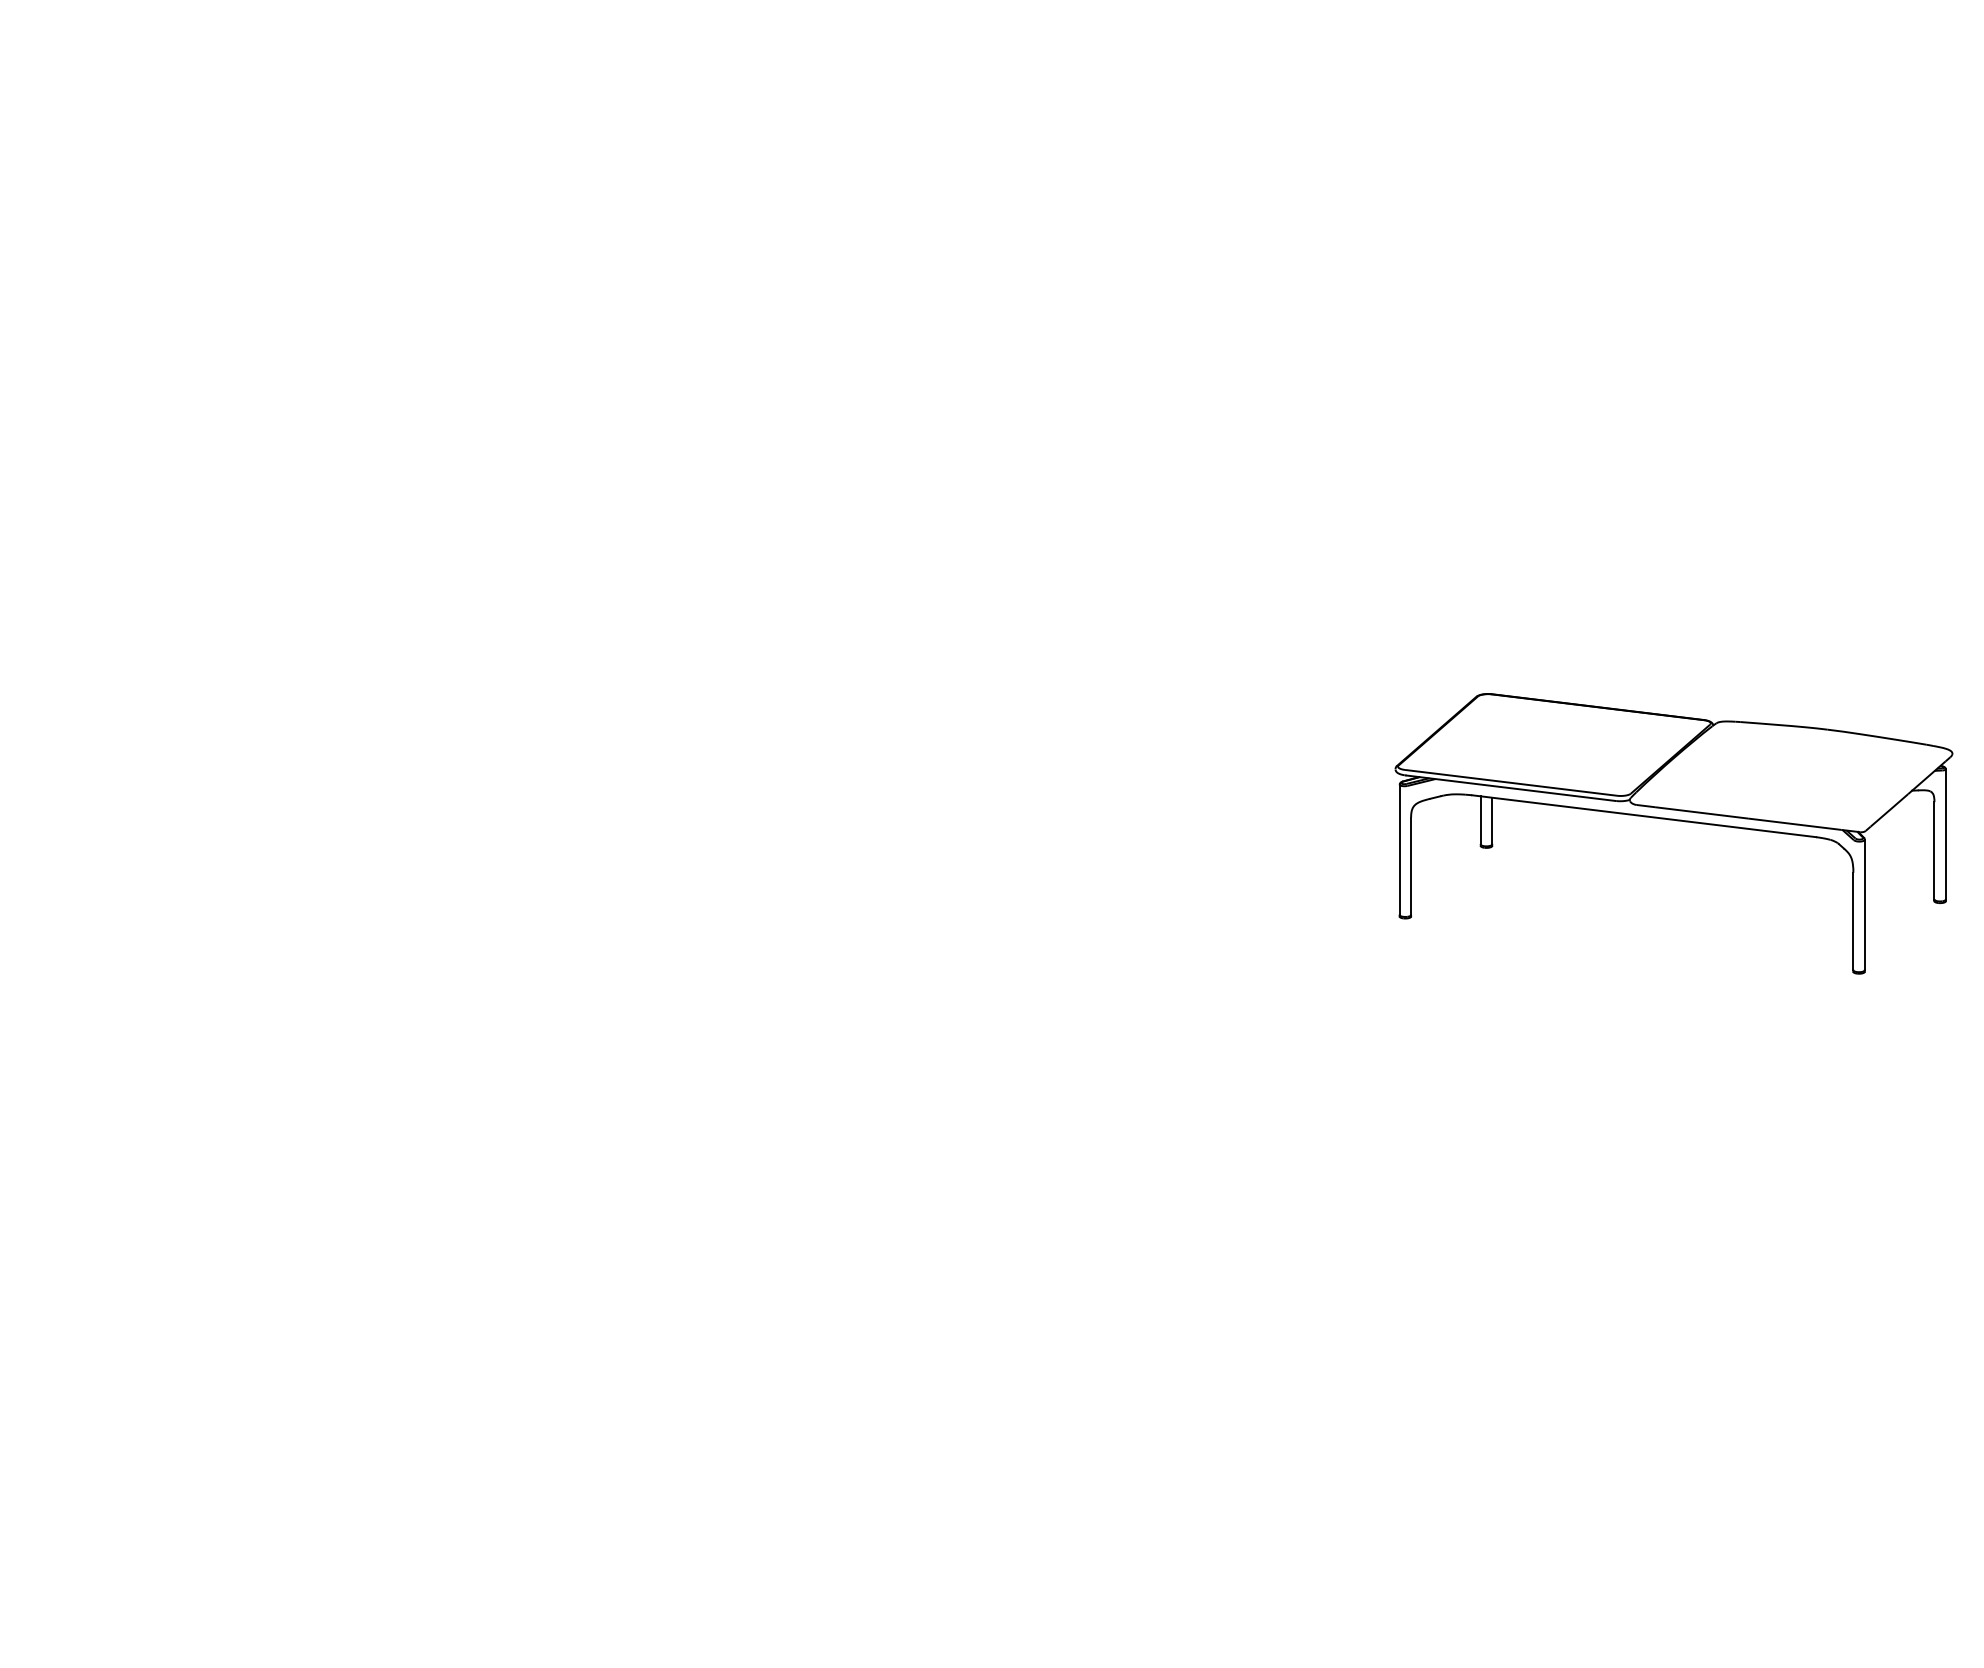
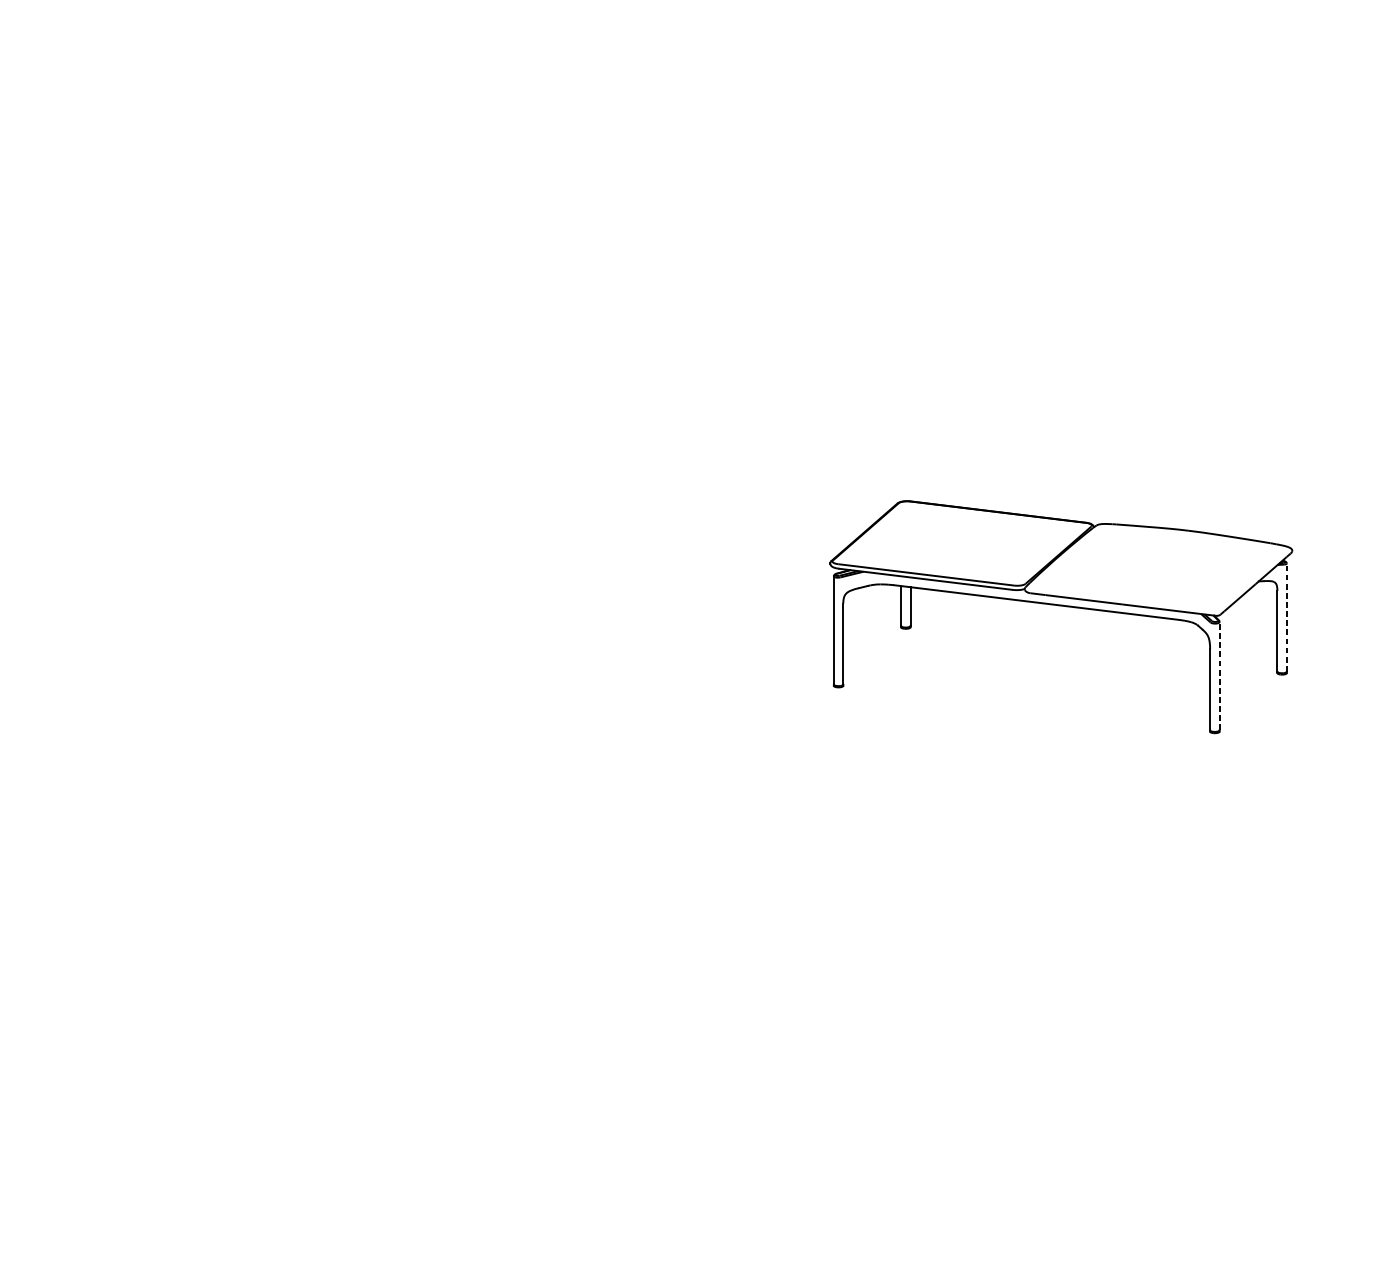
line: (1945, 833) -> (1286, 616), solid -> dashed
line: (1864, 904) -> (1219, 675), solid -> dashed

